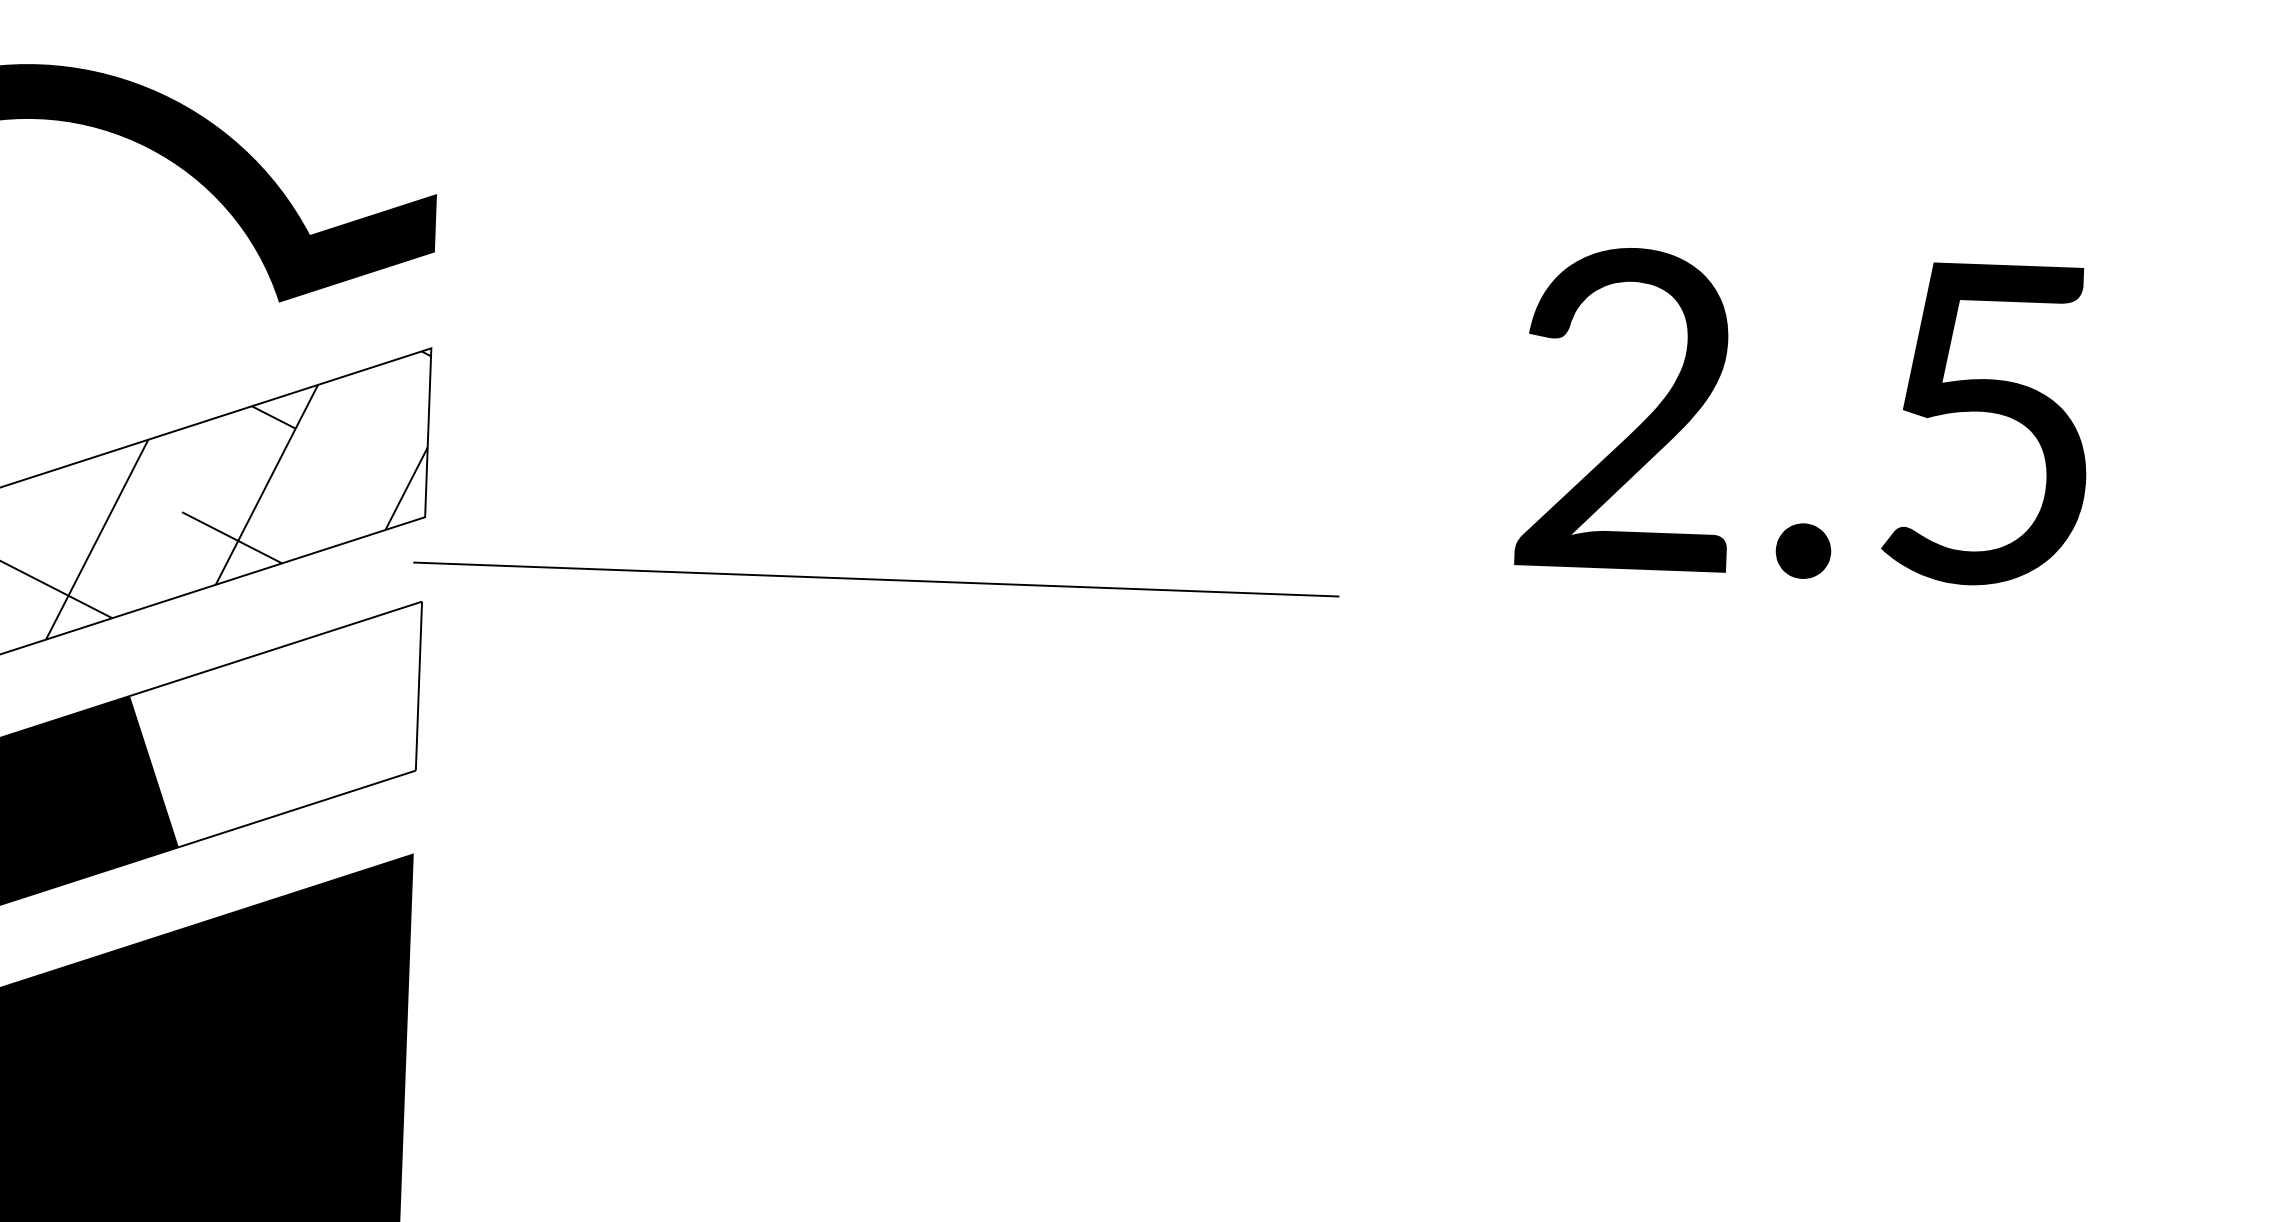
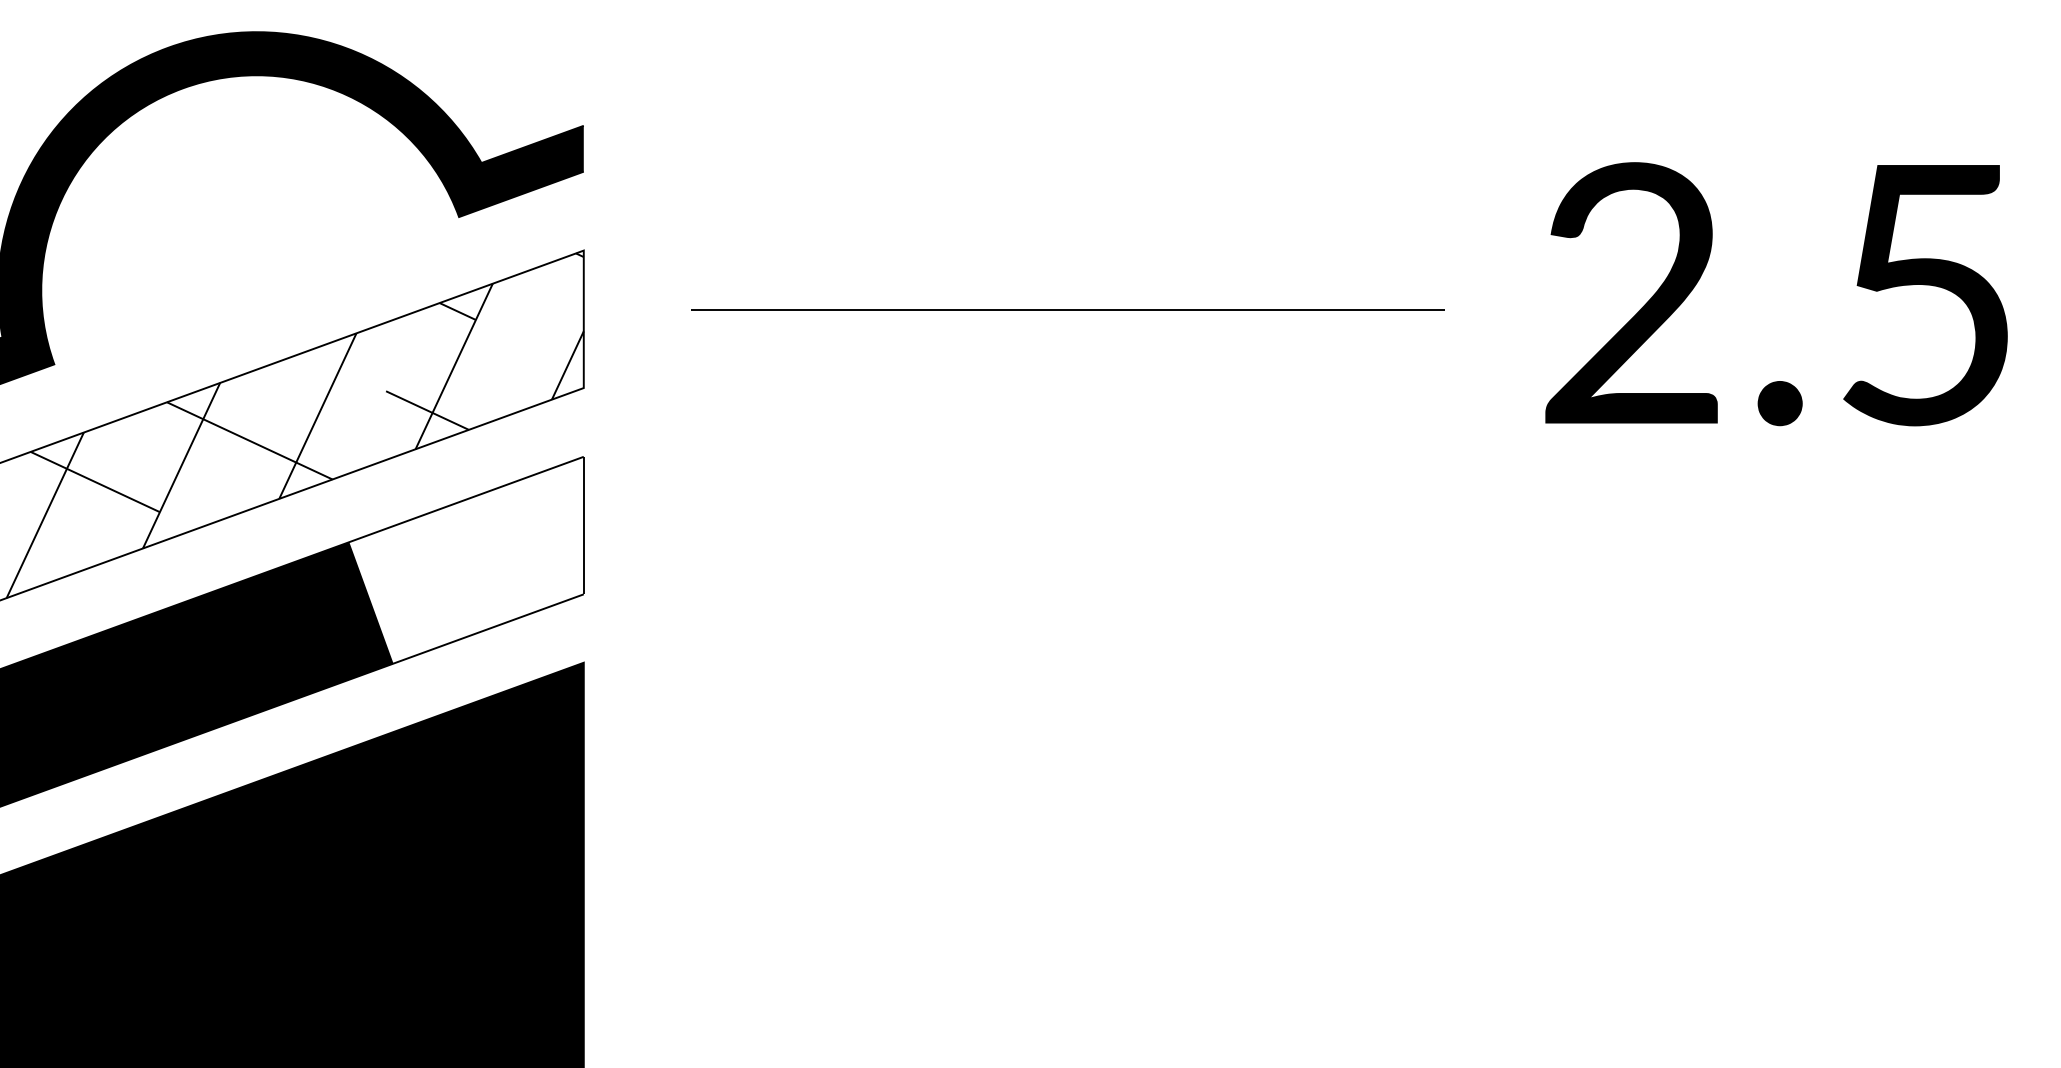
text: (1803, 416) -> (1776, 294), moved
line: (875, 578) -> (1067, 309), moved

